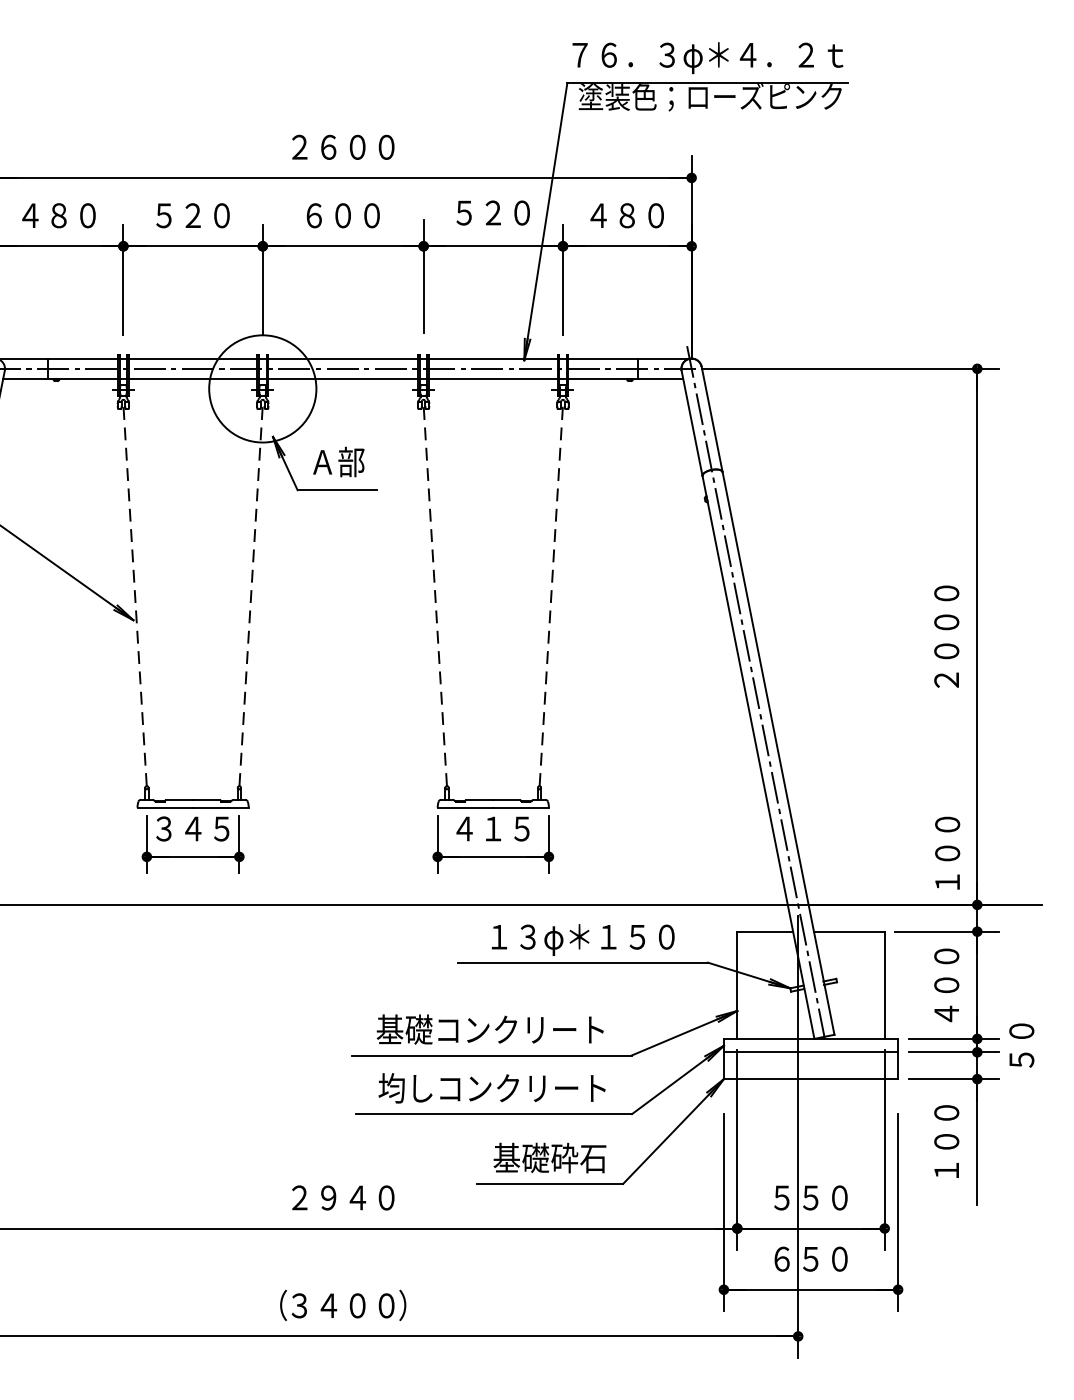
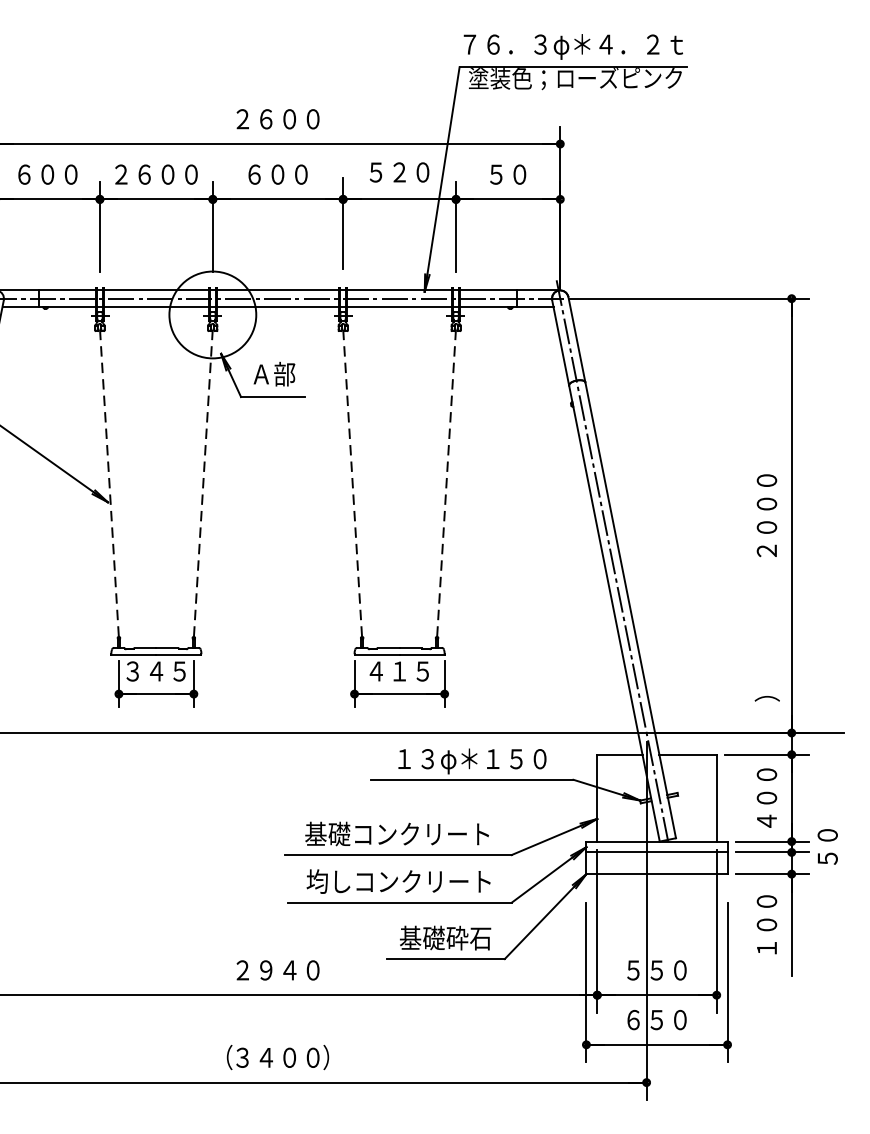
text: (45, 215) -> (36, 174), ４８０ -> ６００
text: (193, 215) -> (156, 174), ５２０ -> ２６００
text: (626, 215) -> (507, 174), ４８０ -> ５０
text: (946, 852) -> (766, 690), １００ -> ）

